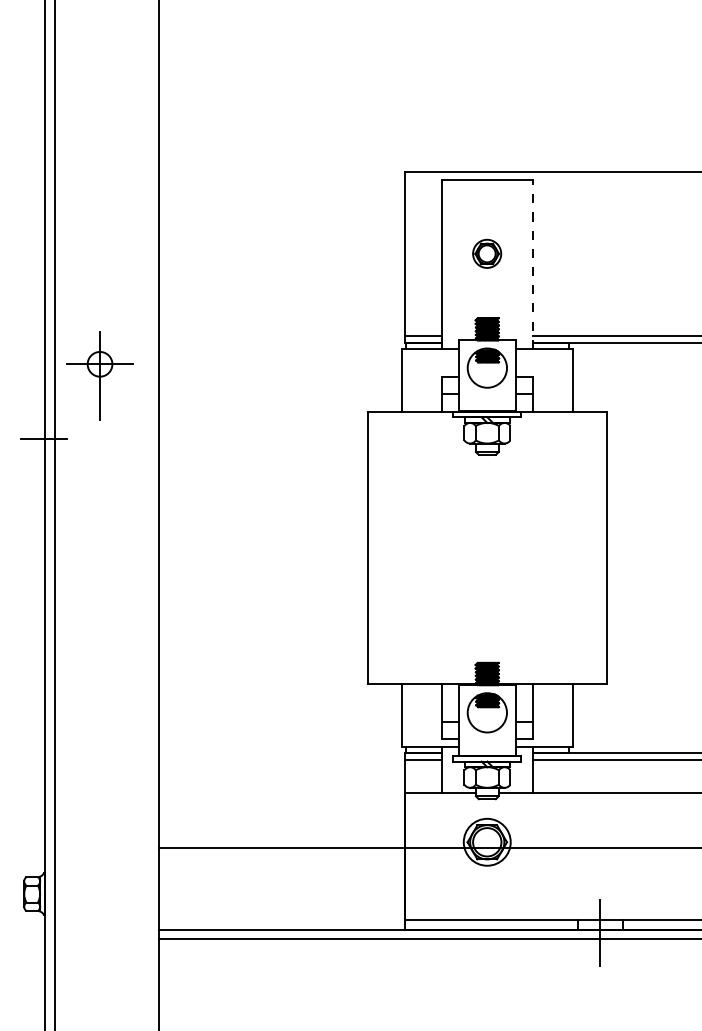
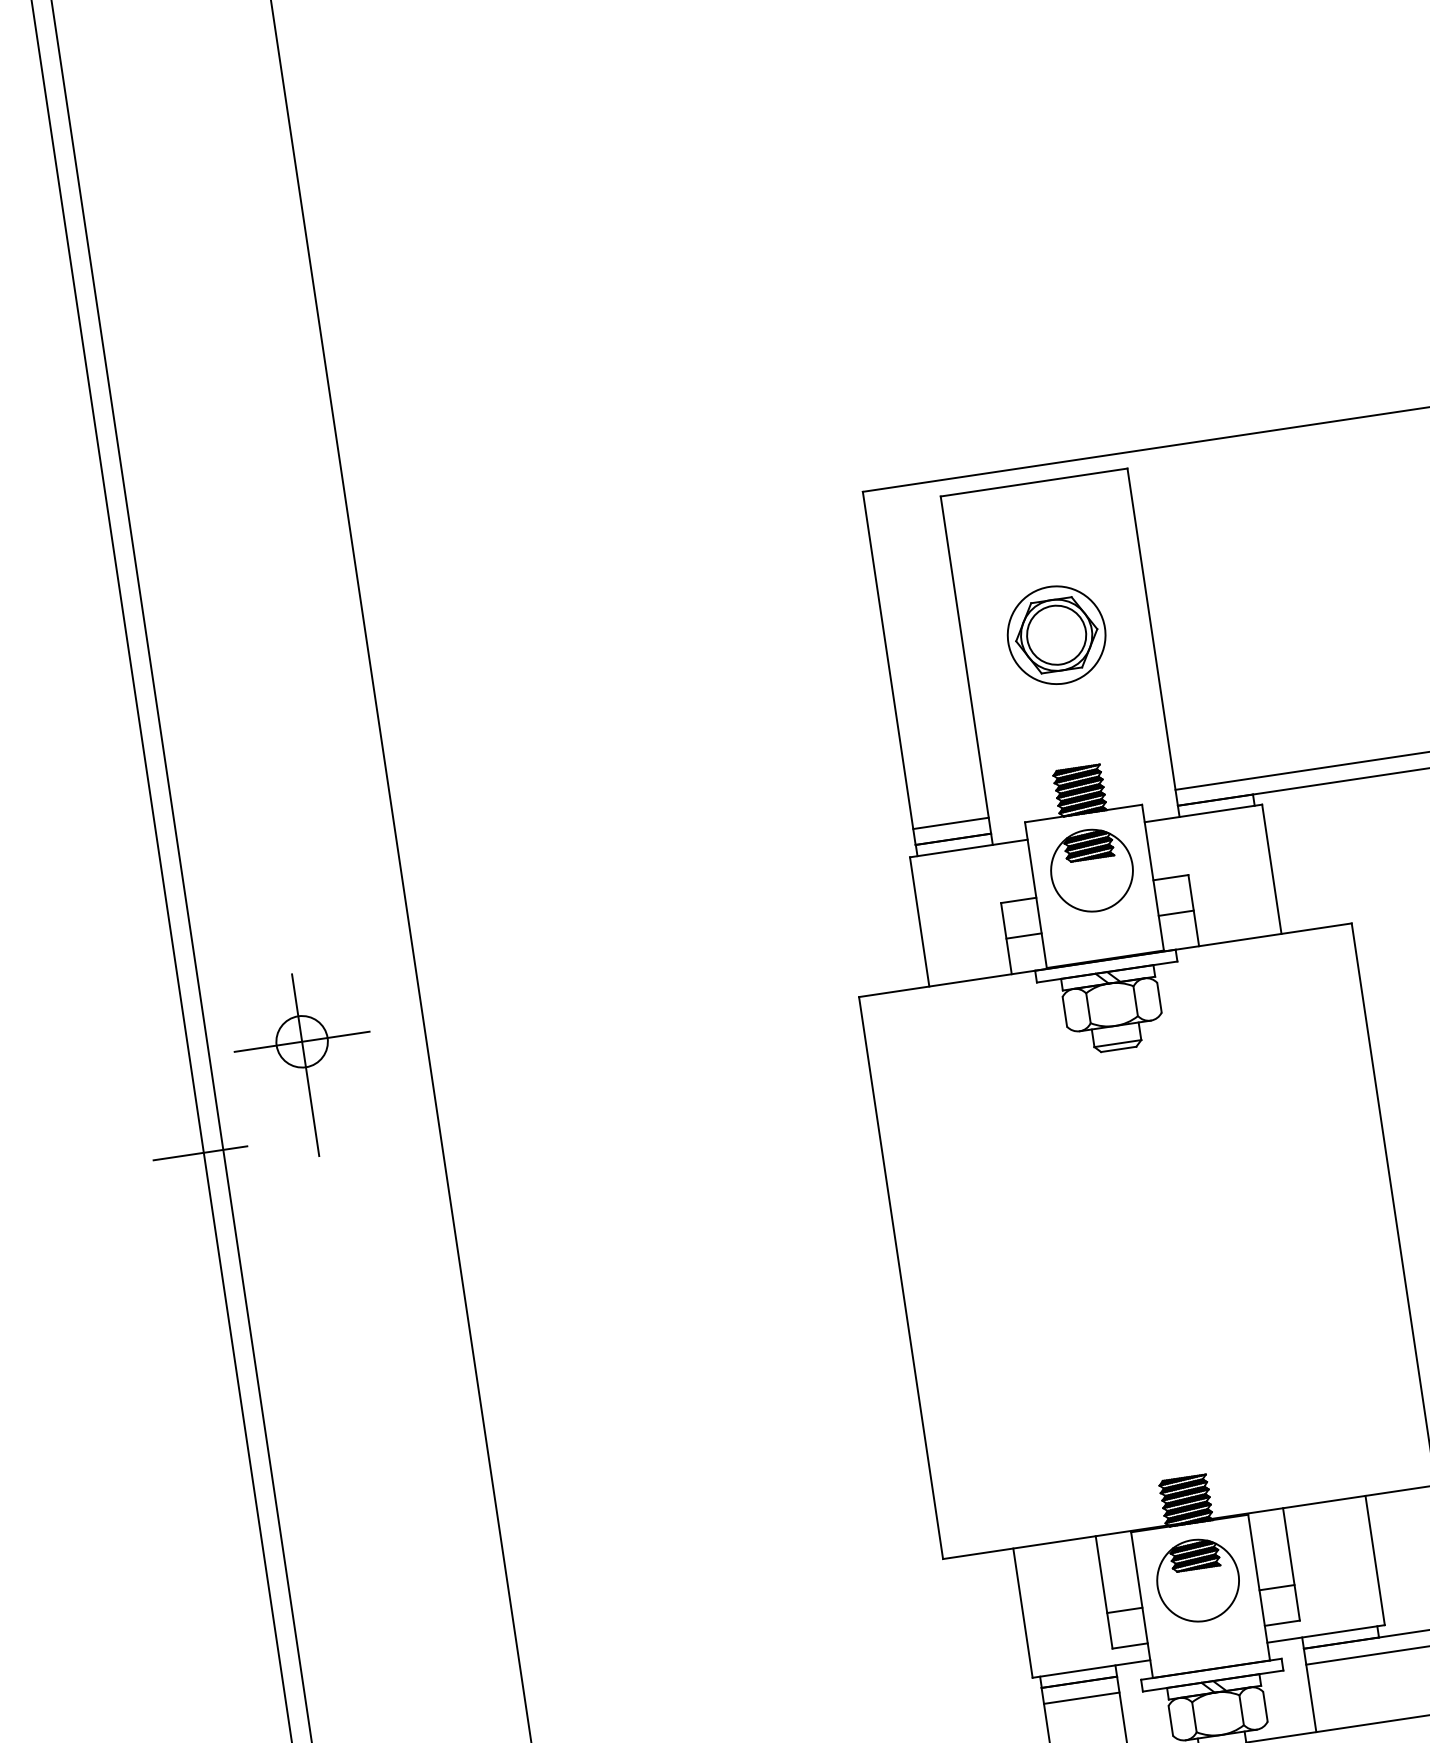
part: (486, 253) -> (1054, 634), size x1.67
line: (532, 264) -> (1153, 643), dashed -> solid
part: (99, 375) -> (304, 1064), moved

